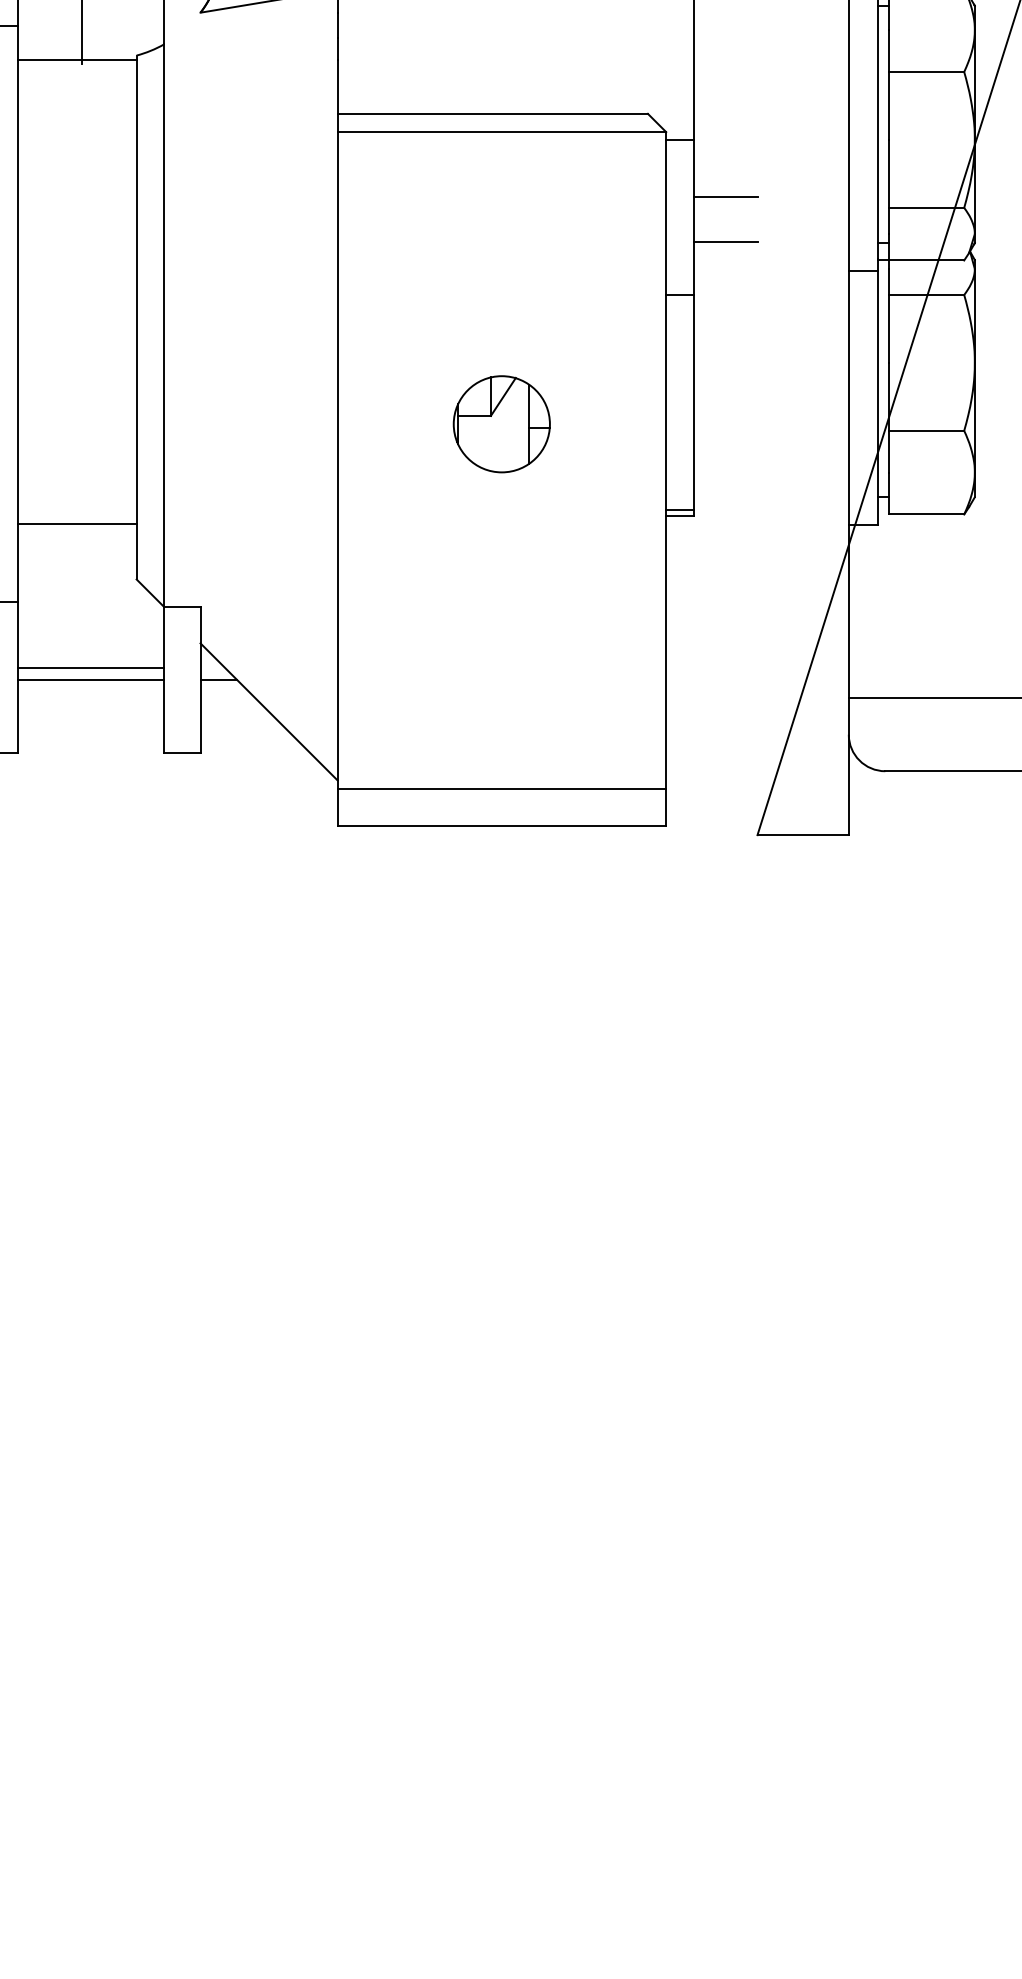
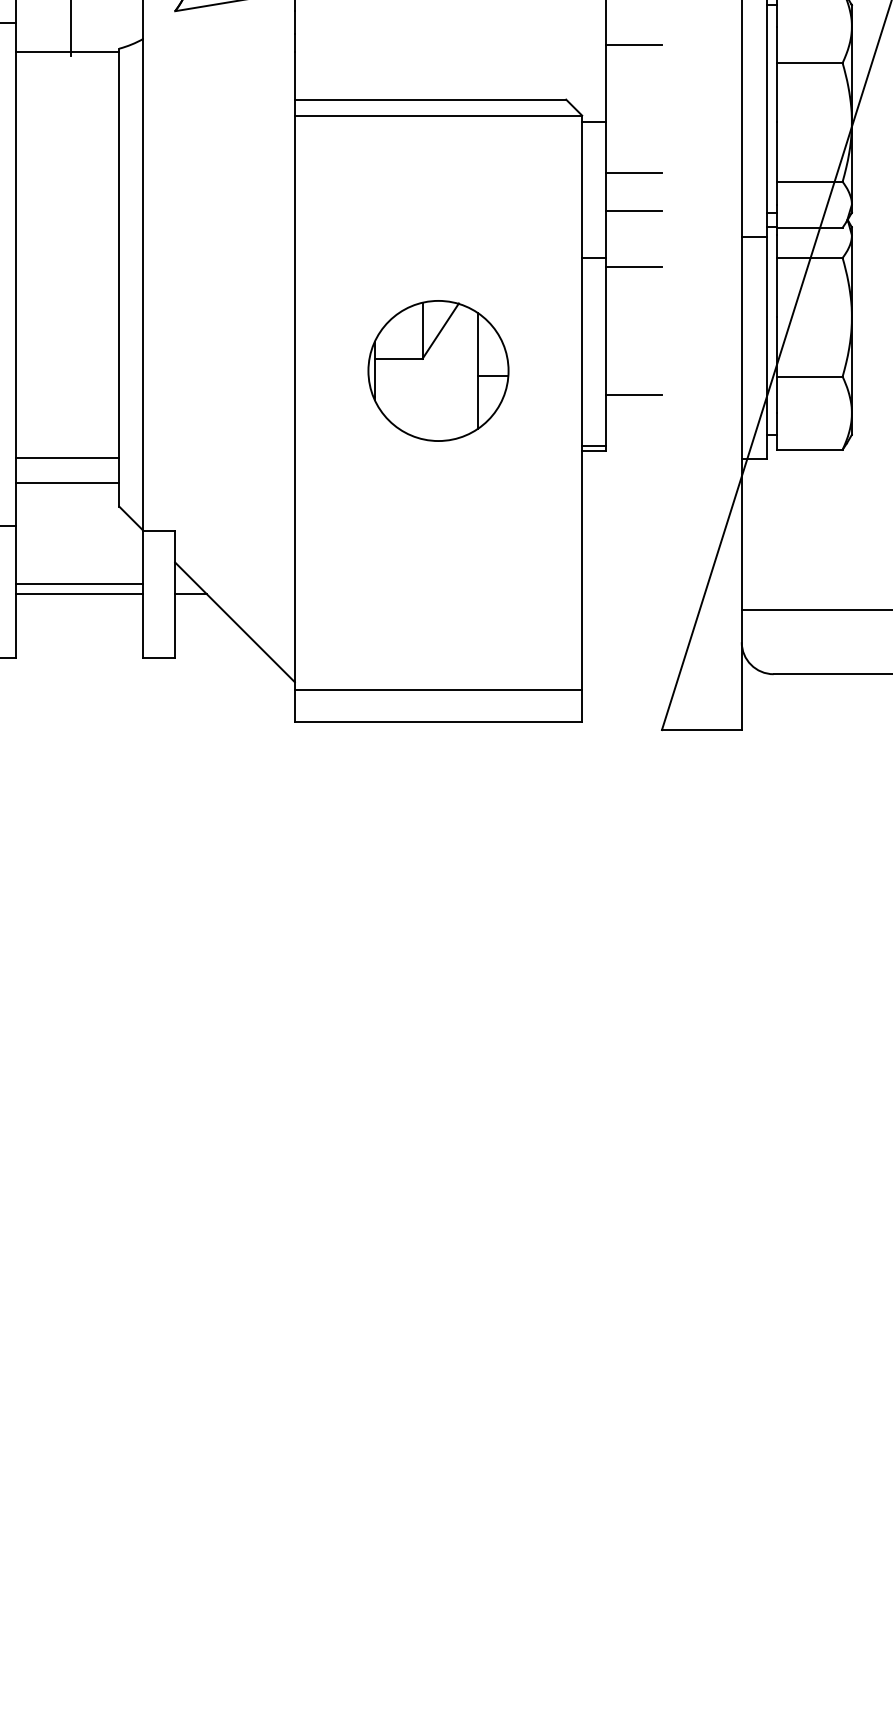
line: (724, 51) -> (633, 45), added
line: (724, 305) -> (633, 267), added
part: (501, 423) -> (438, 370), size x1.67
line: (724, 451) -> (633, 394), added
line: (77, 553) -> (67, 483), added

